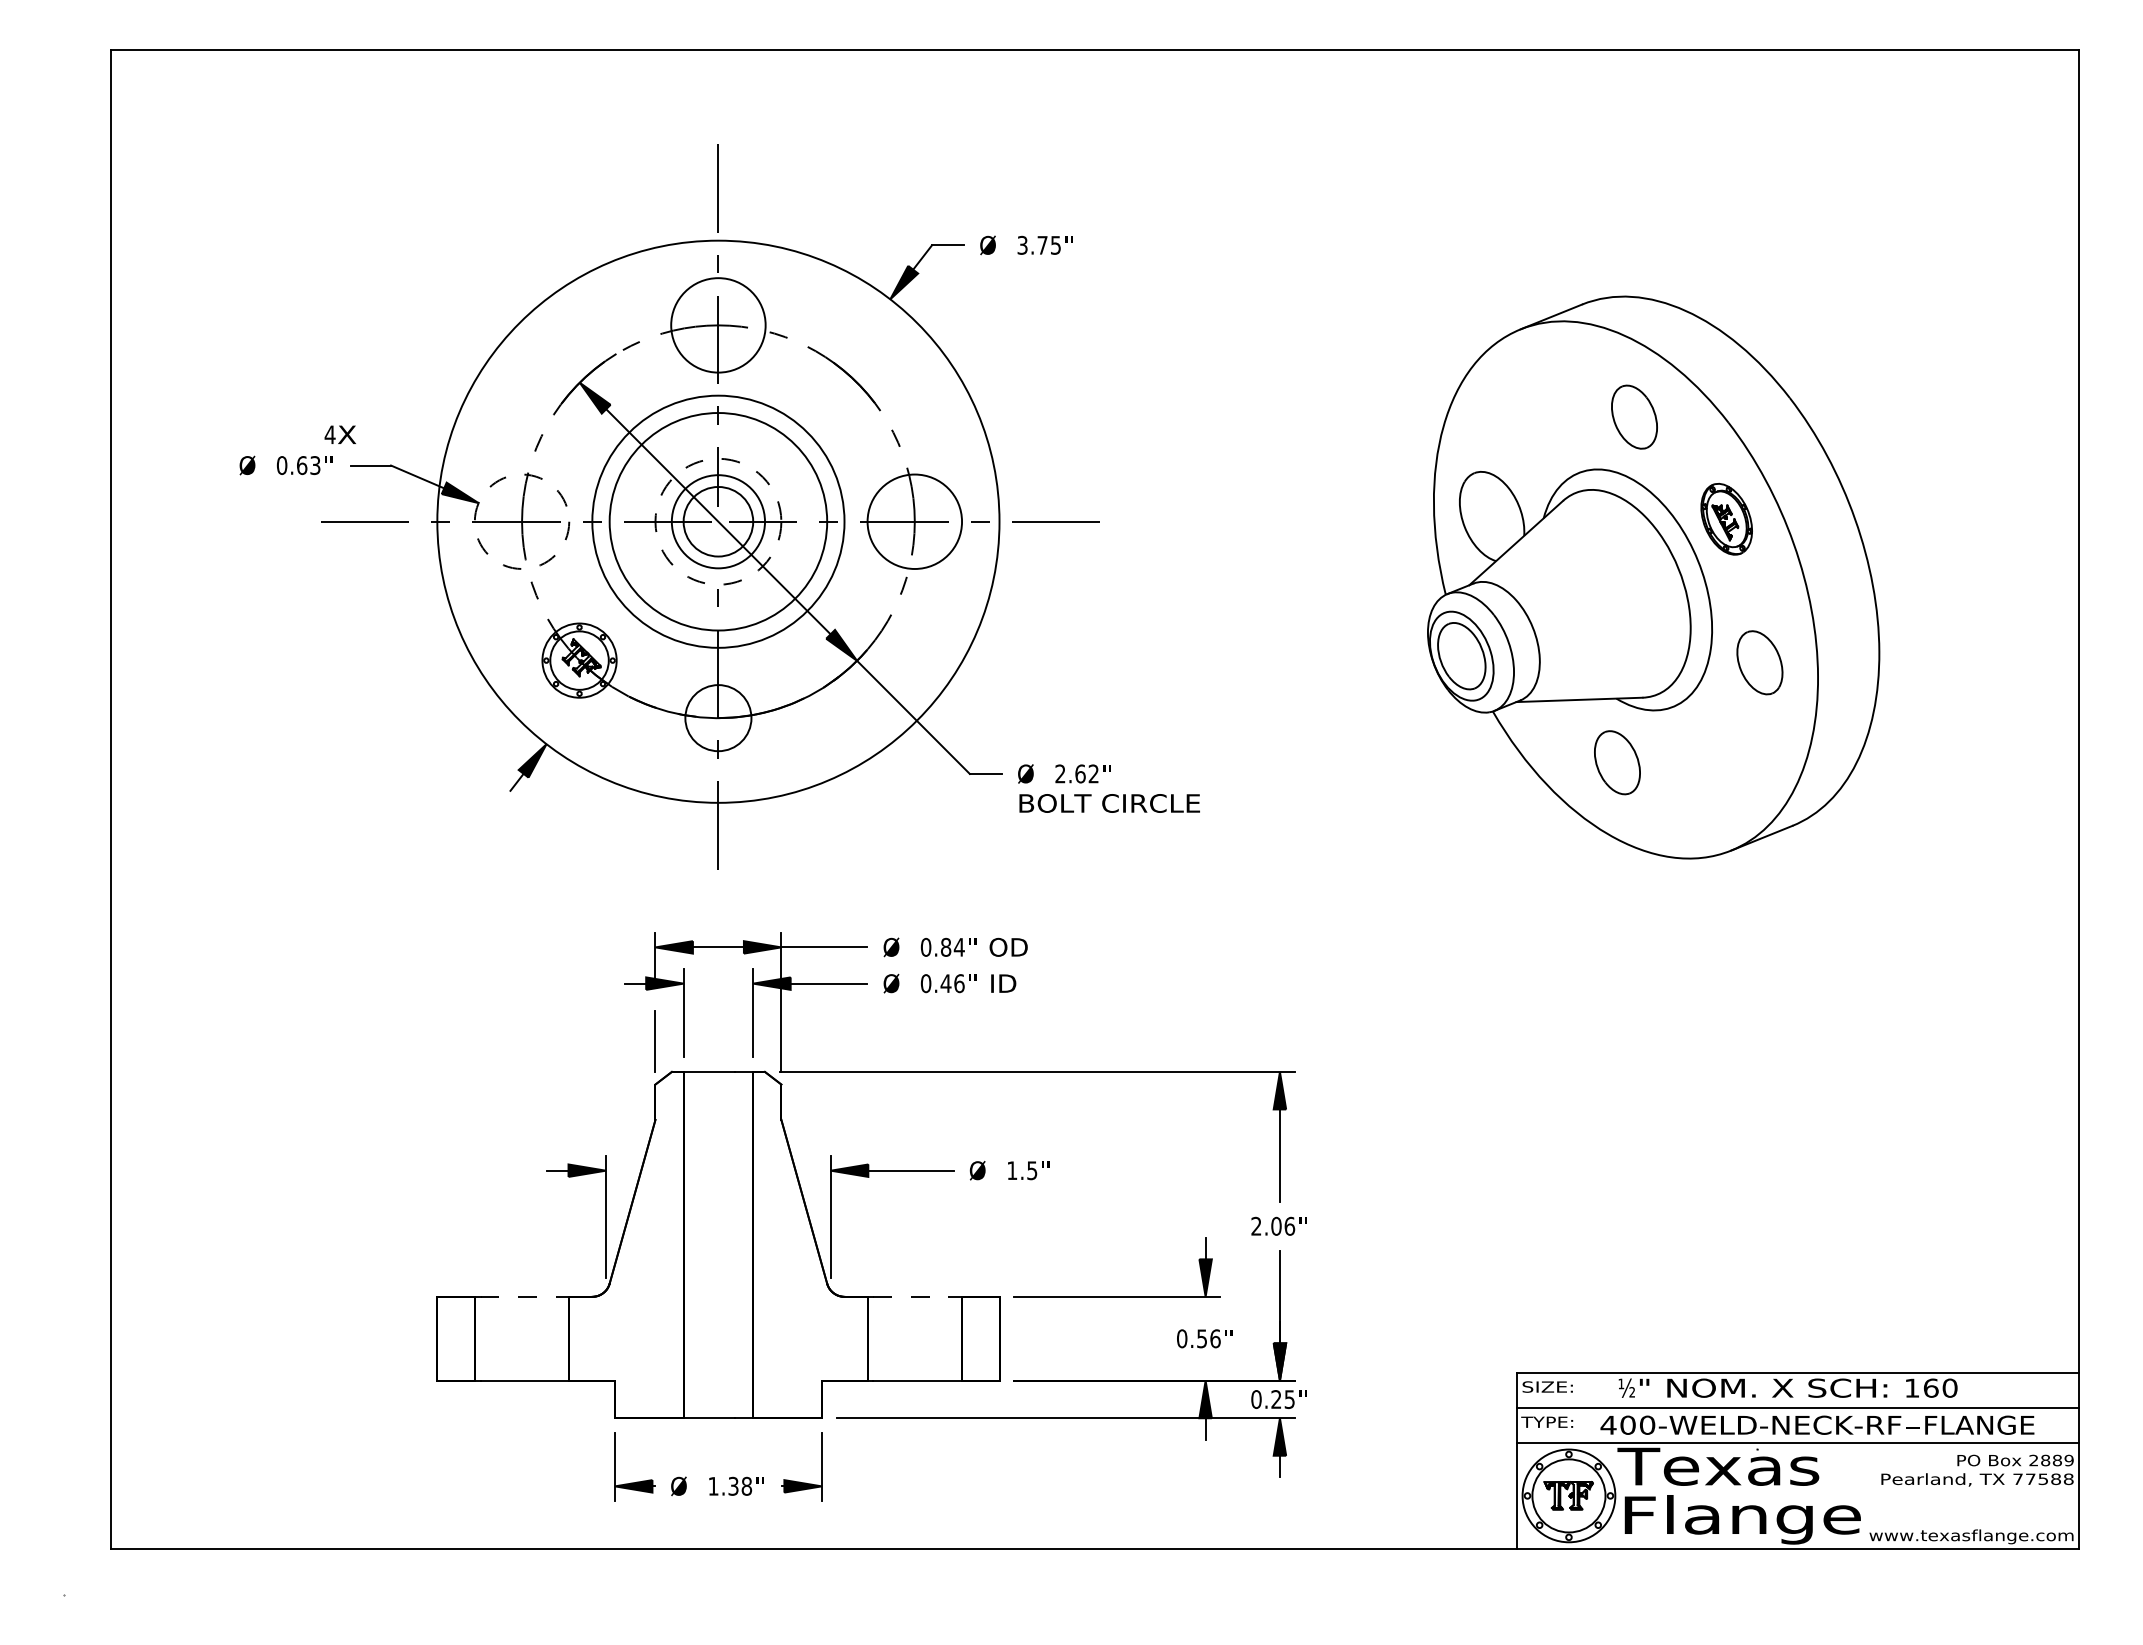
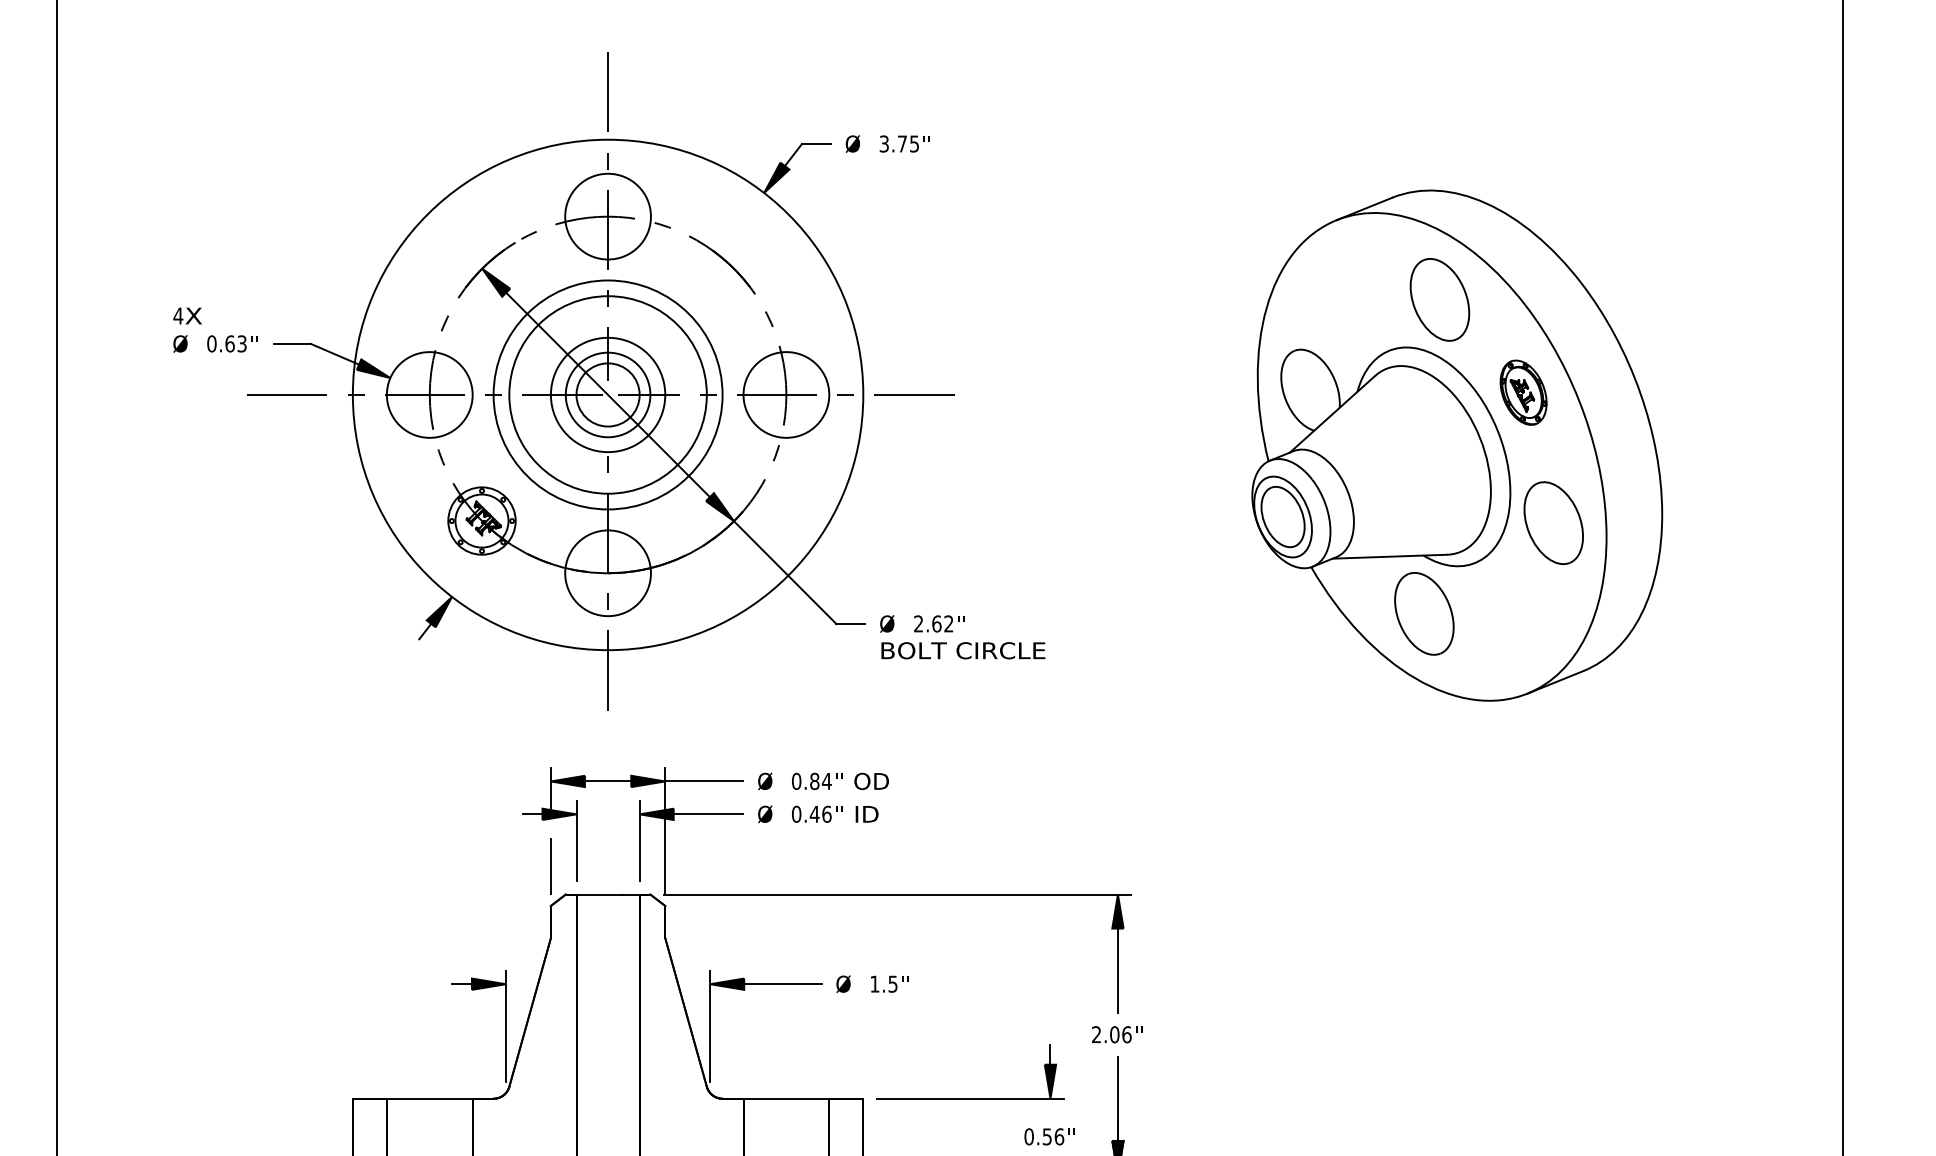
part: (1634, 417) -> (1439, 300), size x1.43
text: (339, 434) -> (186, 315), moved
circle: (521, 521) -> (429, 394), dashed -> solid
circle: (718, 521) -> (608, 394), dashed -> solid
part: (1759, 662) -> (1553, 522), size x1.43
circle: (718, 717) -> (608, 572), size x1.43
part: (1617, 762) -> (1424, 613), size x1.43
line: (525, 1296) -> (432, 1098), dashed -> solid
line: (918, 1296) -> (789, 1098), dashed -> solid

